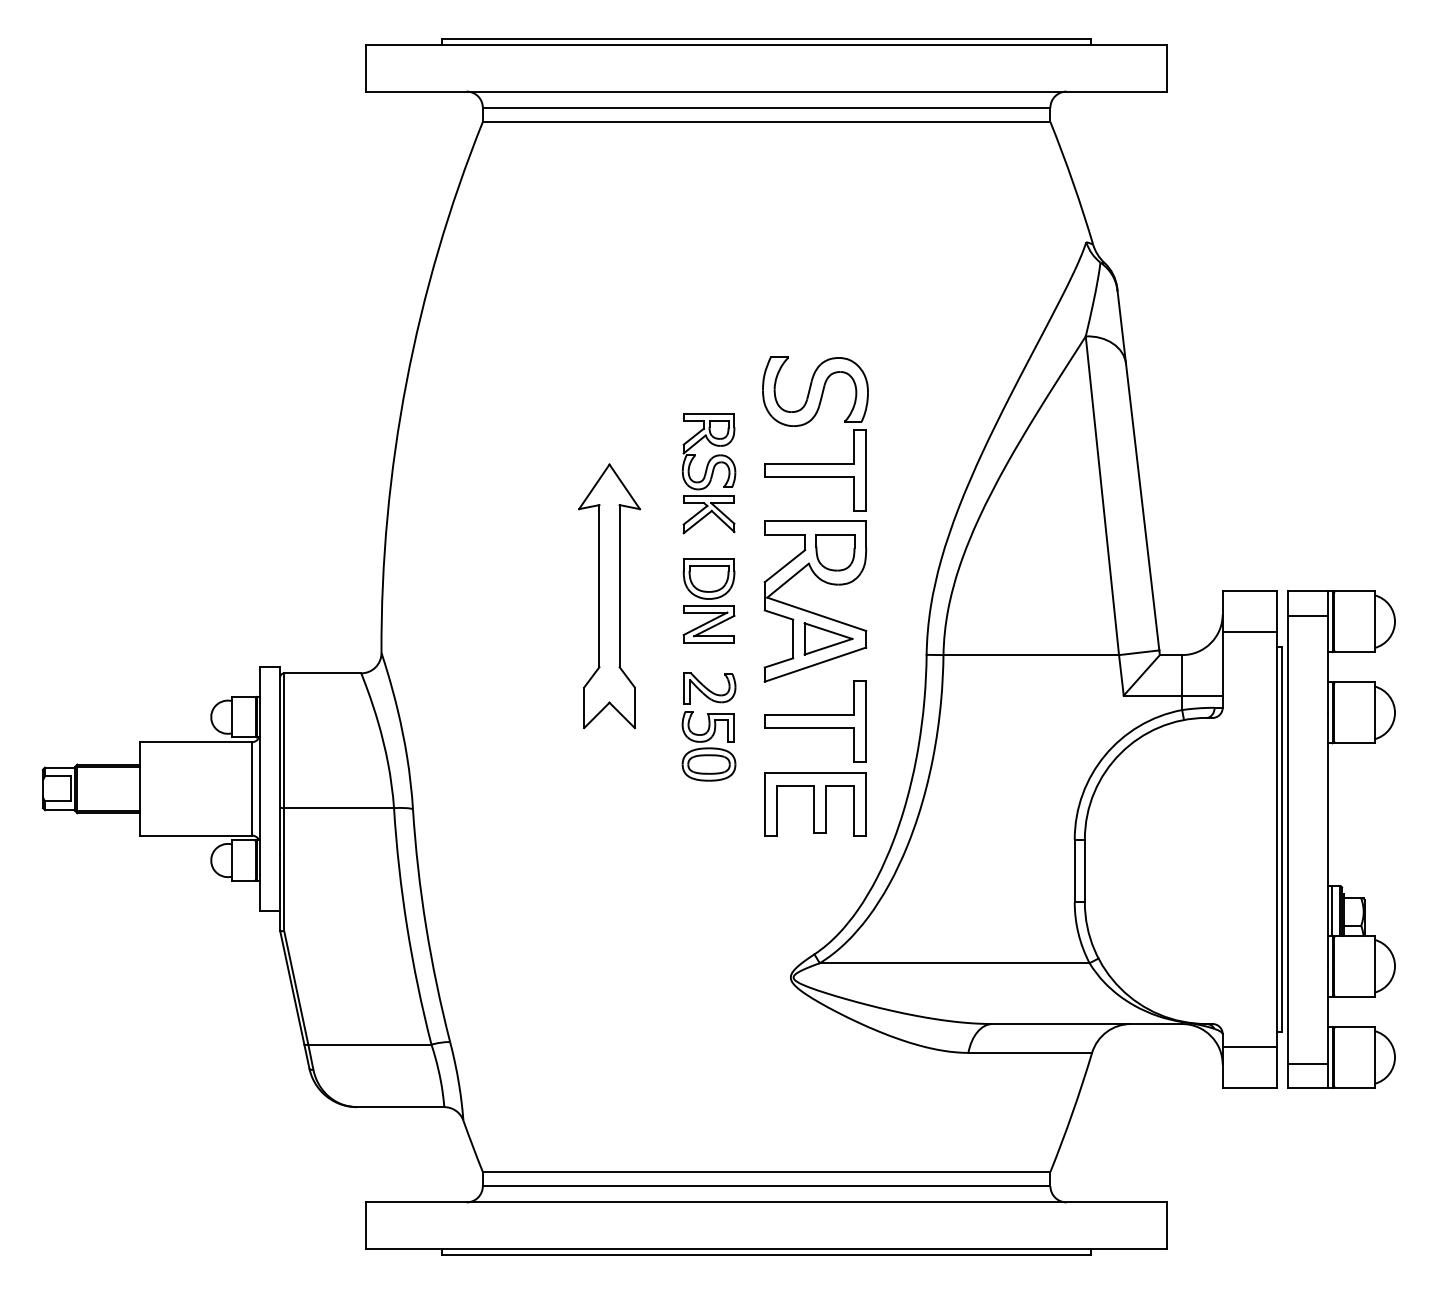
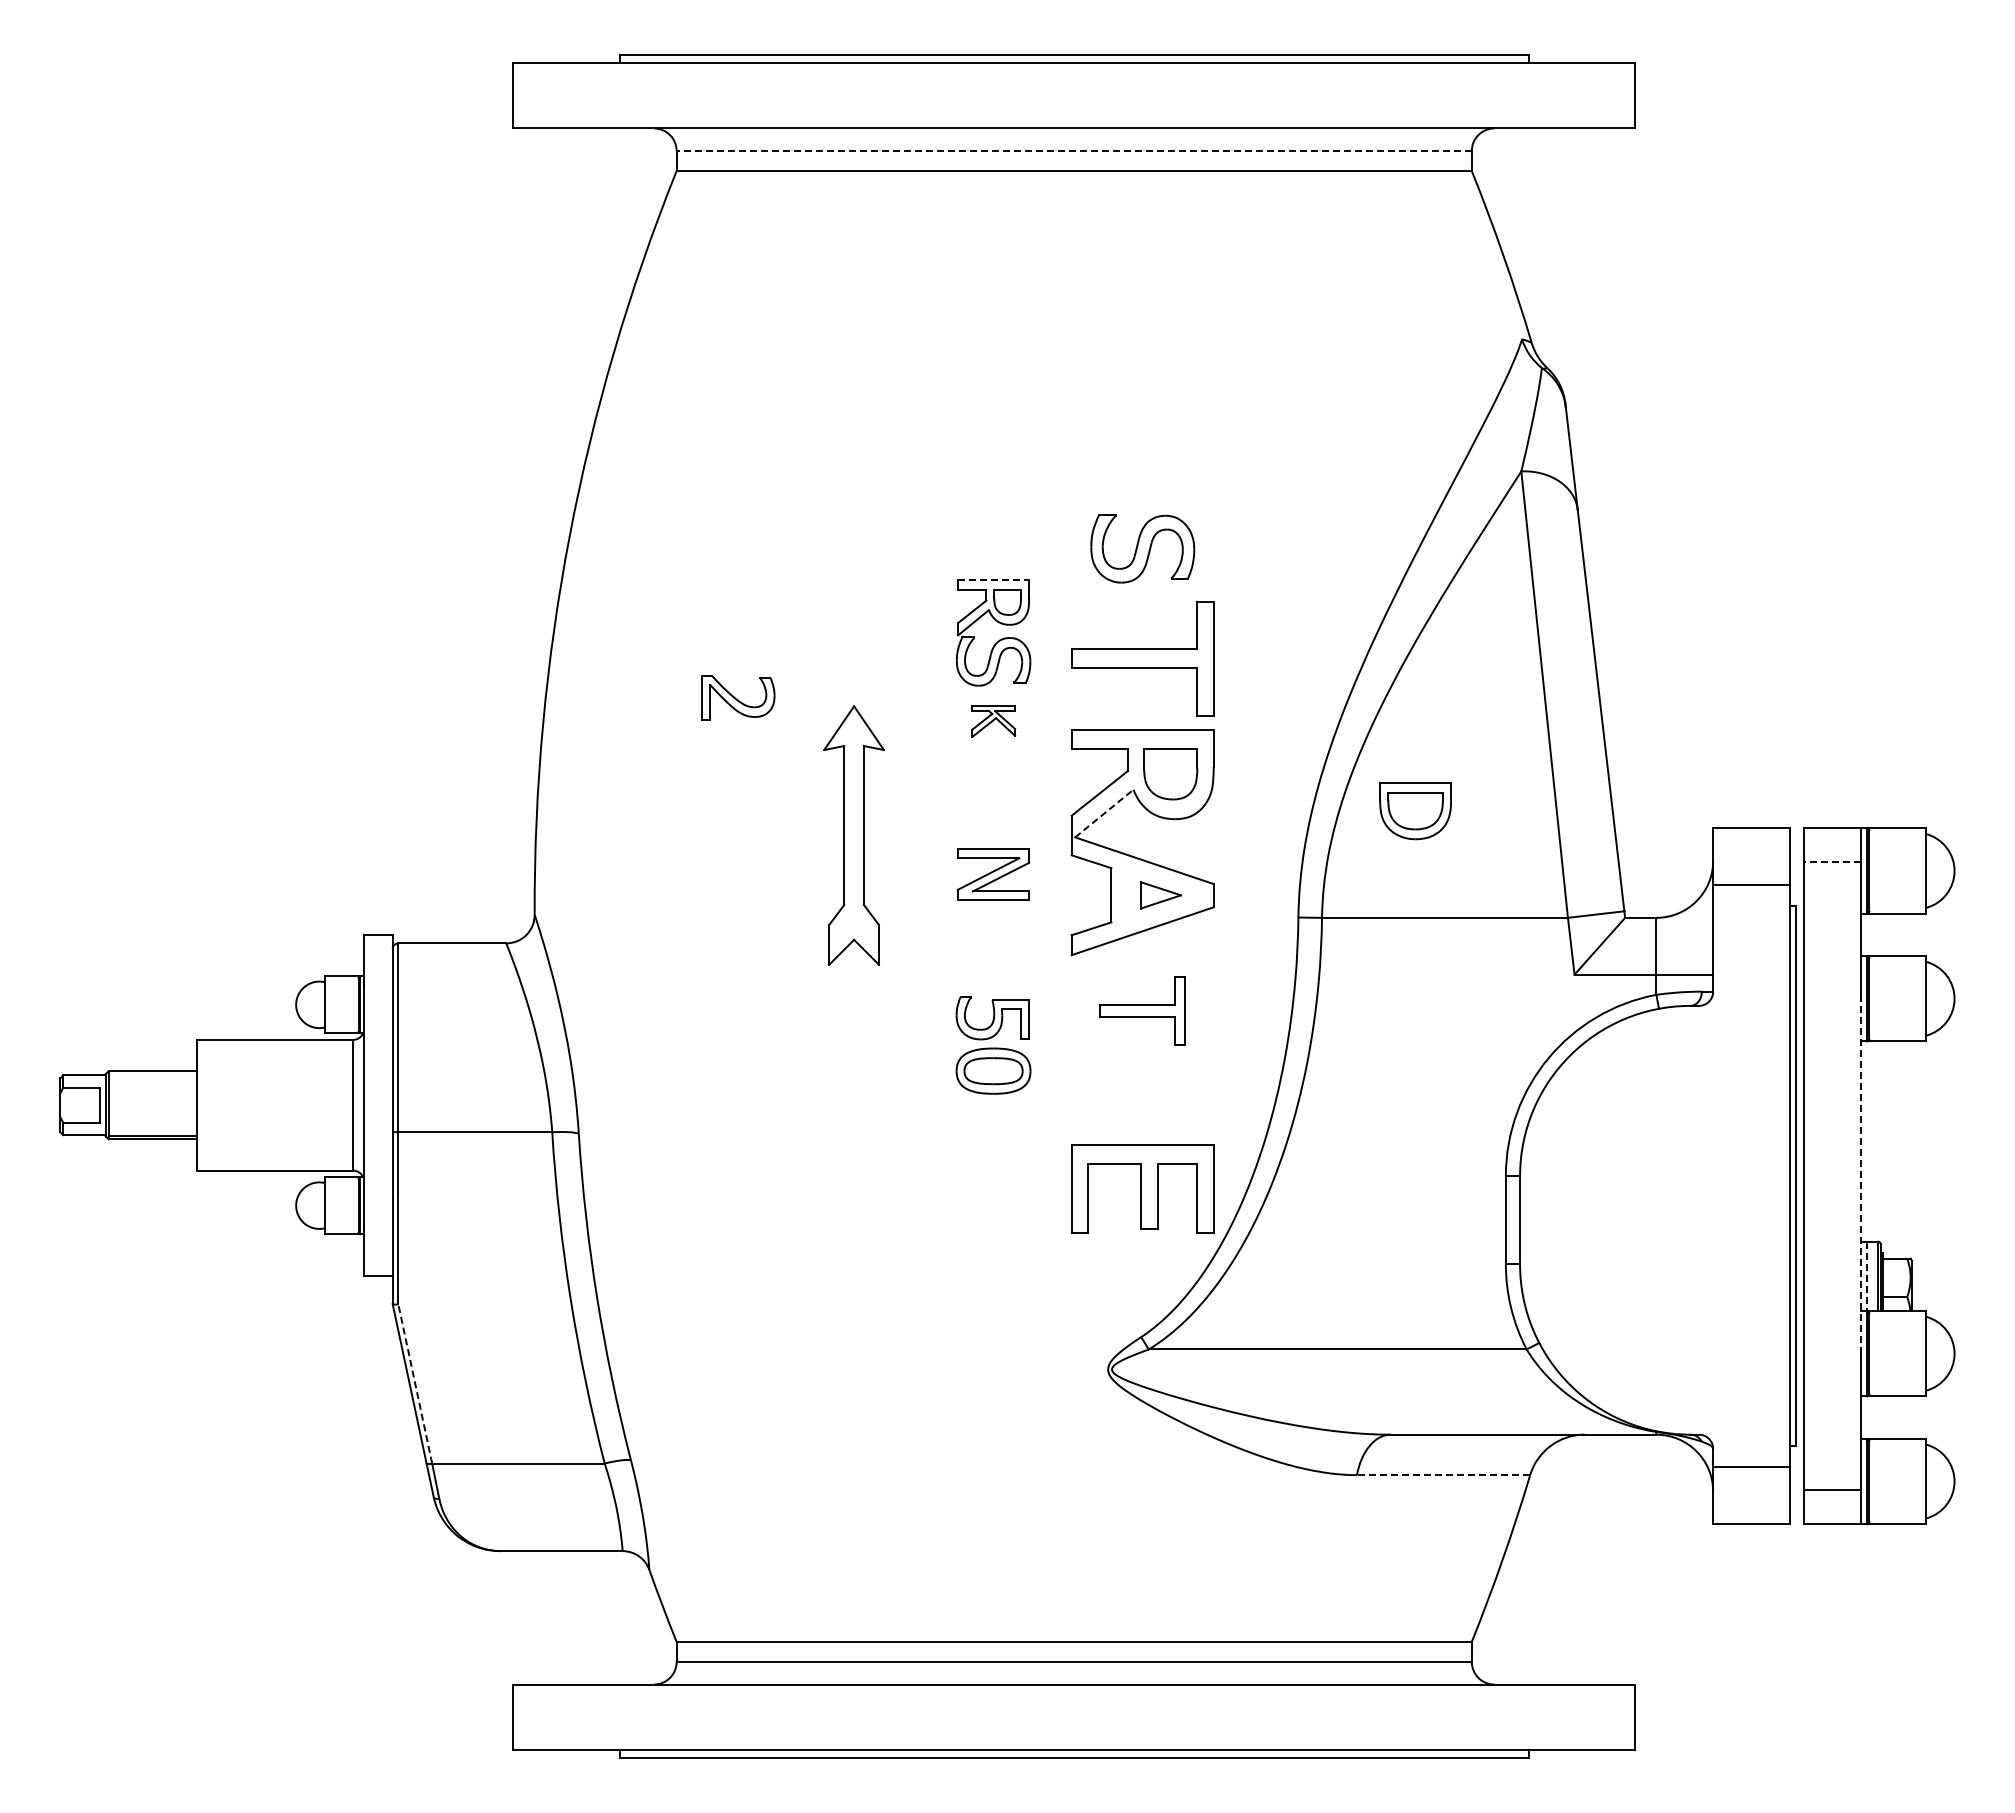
line: (766, 108) -> (1074, 151), solid -> dashed
part: (815, 391) -> (1142, 548), size x0.7
line: (709, 414) -> (994, 580), solid -> dashed
part: (709, 514) -> (993, 721), size x0.6
part: (709, 579) -> (1415, 811), moved
line: (788, 580) -> (1104, 813), solid -> dashed
part: (609, 596) -> (853, 835), size x0.7
line: (1307, 615) -> (1831, 862), solid -> dashed
part: (828, 639) -> (1160, 895), size x0.6
part: (709, 688) -> (738, 697), moved
part: (815, 721) -> (1142, 1010), size x0.6
line: (108, 766) -> (152, 1074), removed
part: (815, 804) -> (1142, 1188), moved
line: (1327, 839) -> (1860, 1175), solid -> dashed
line: (1332, 911) -> (1866, 1276), solid -> dashed
line: (296, 987) -> (415, 1383), solid -> dashed
line: (1030, 1053) -> (1443, 1475), solid -> dashed

